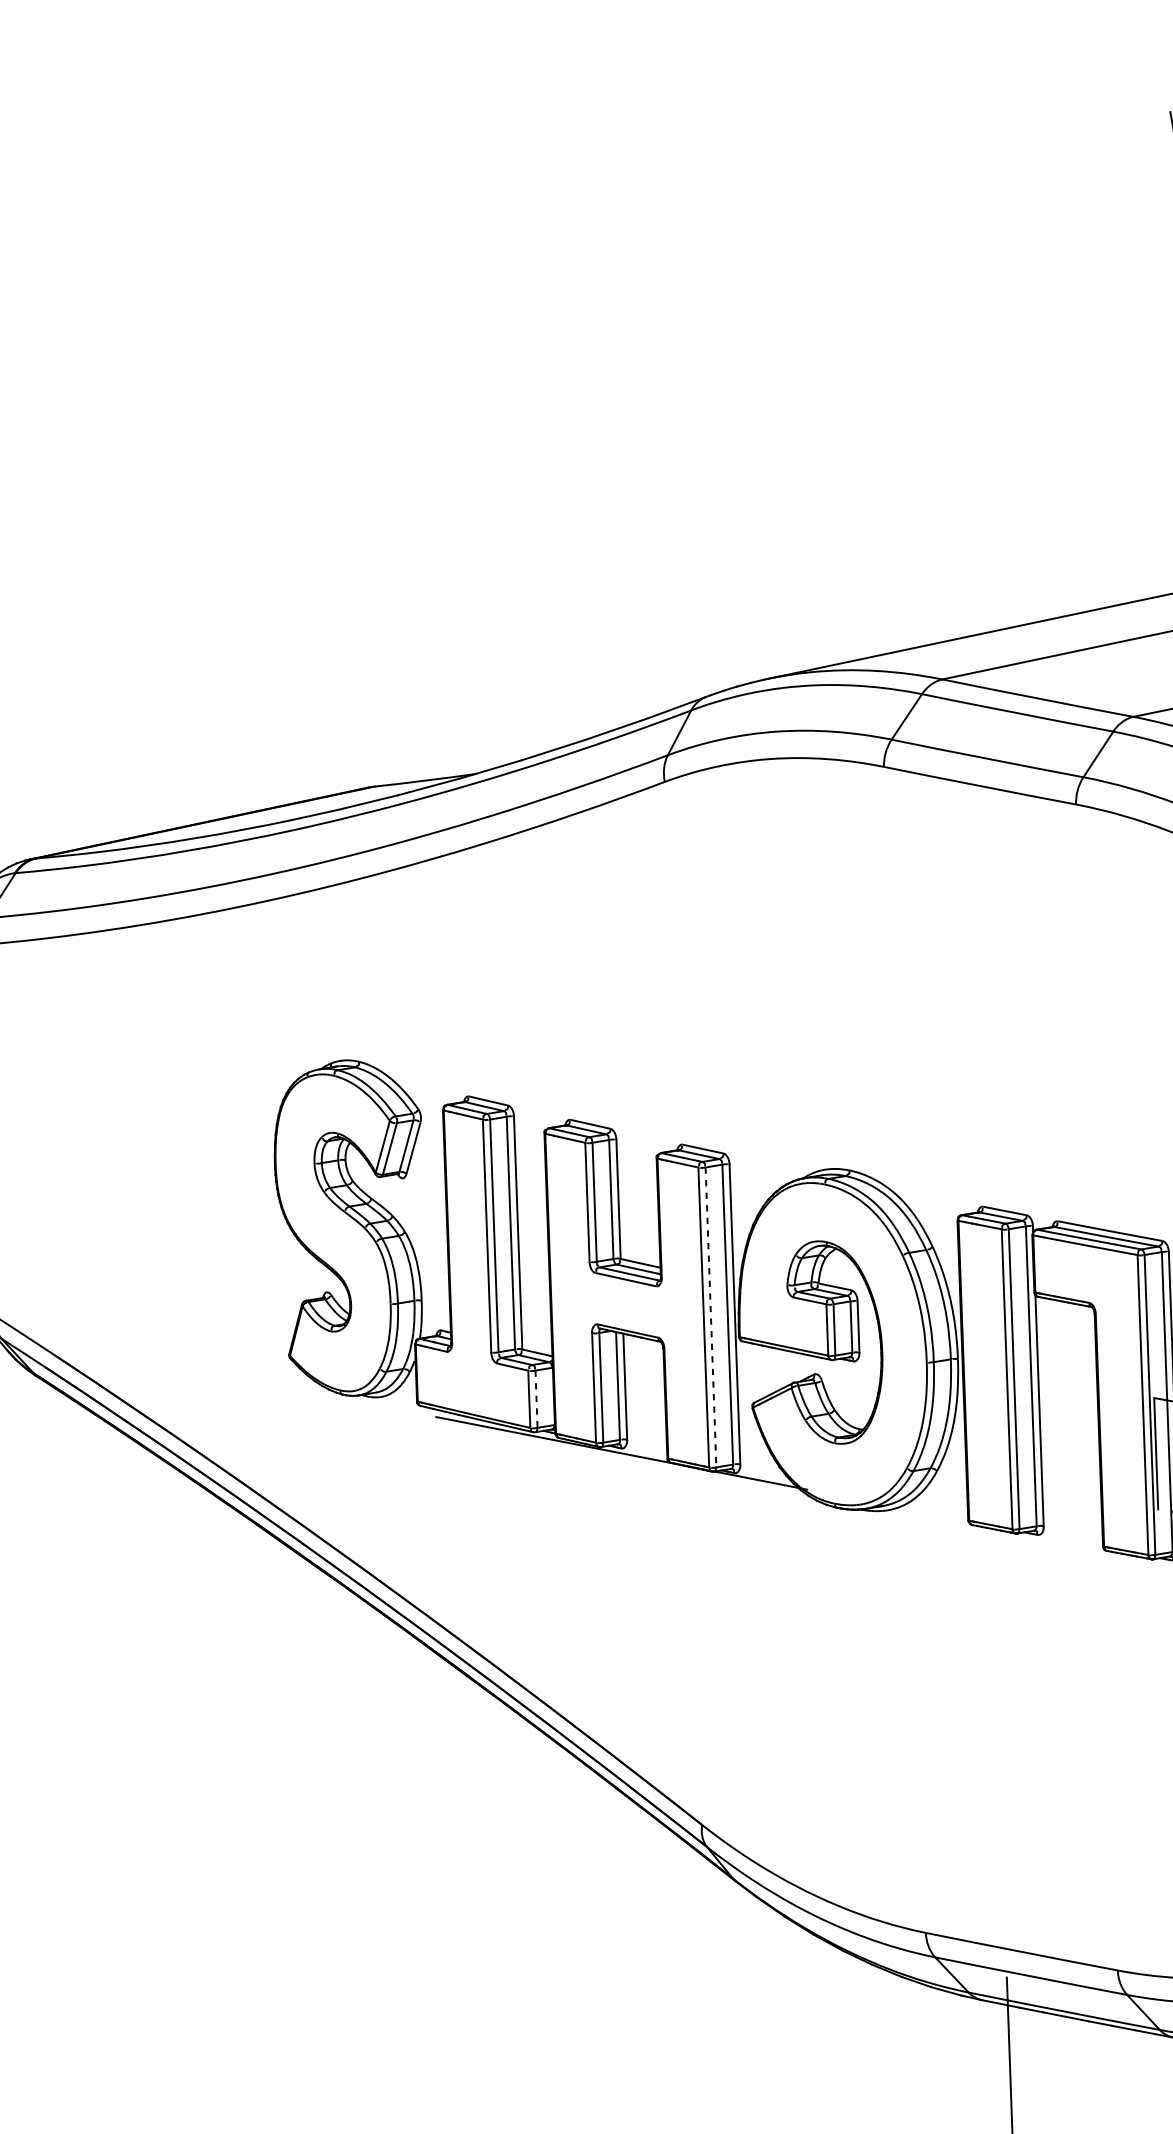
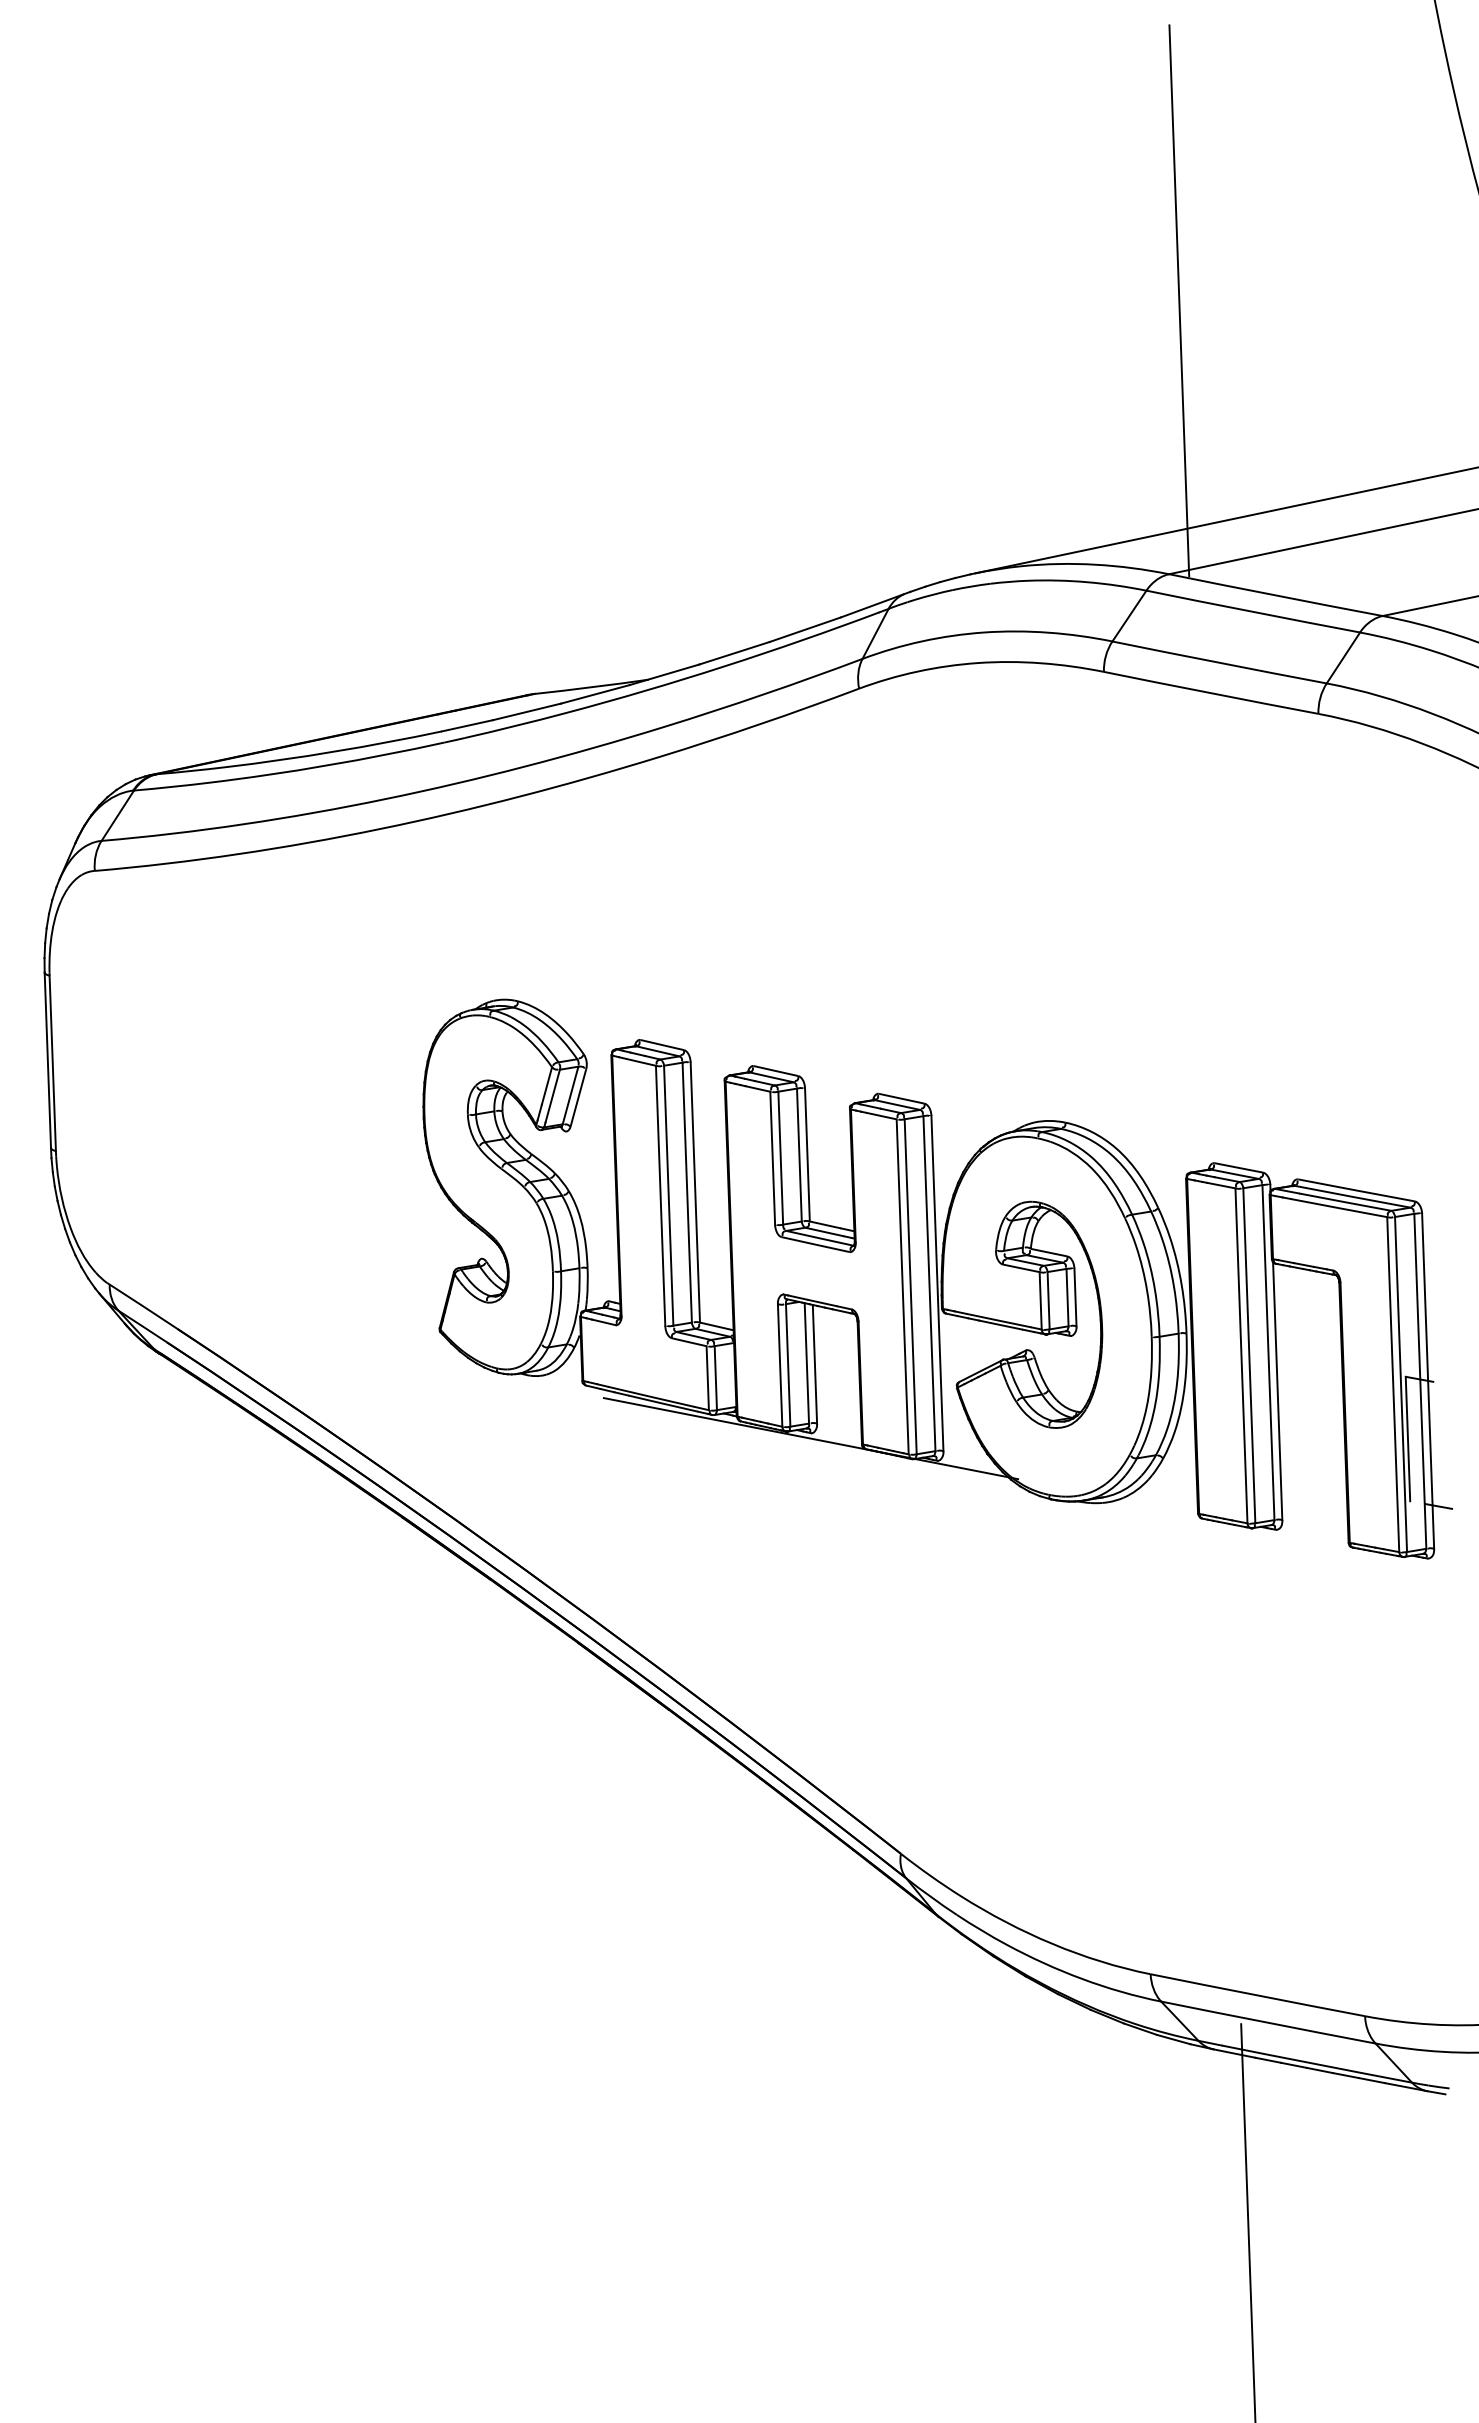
line: (951, 434) -> (1179, 300), added
line: (710, 1317) -> (910, 1286), dashed -> solid
line: (536, 1399) -> (715, 1378), dashed -> solid

